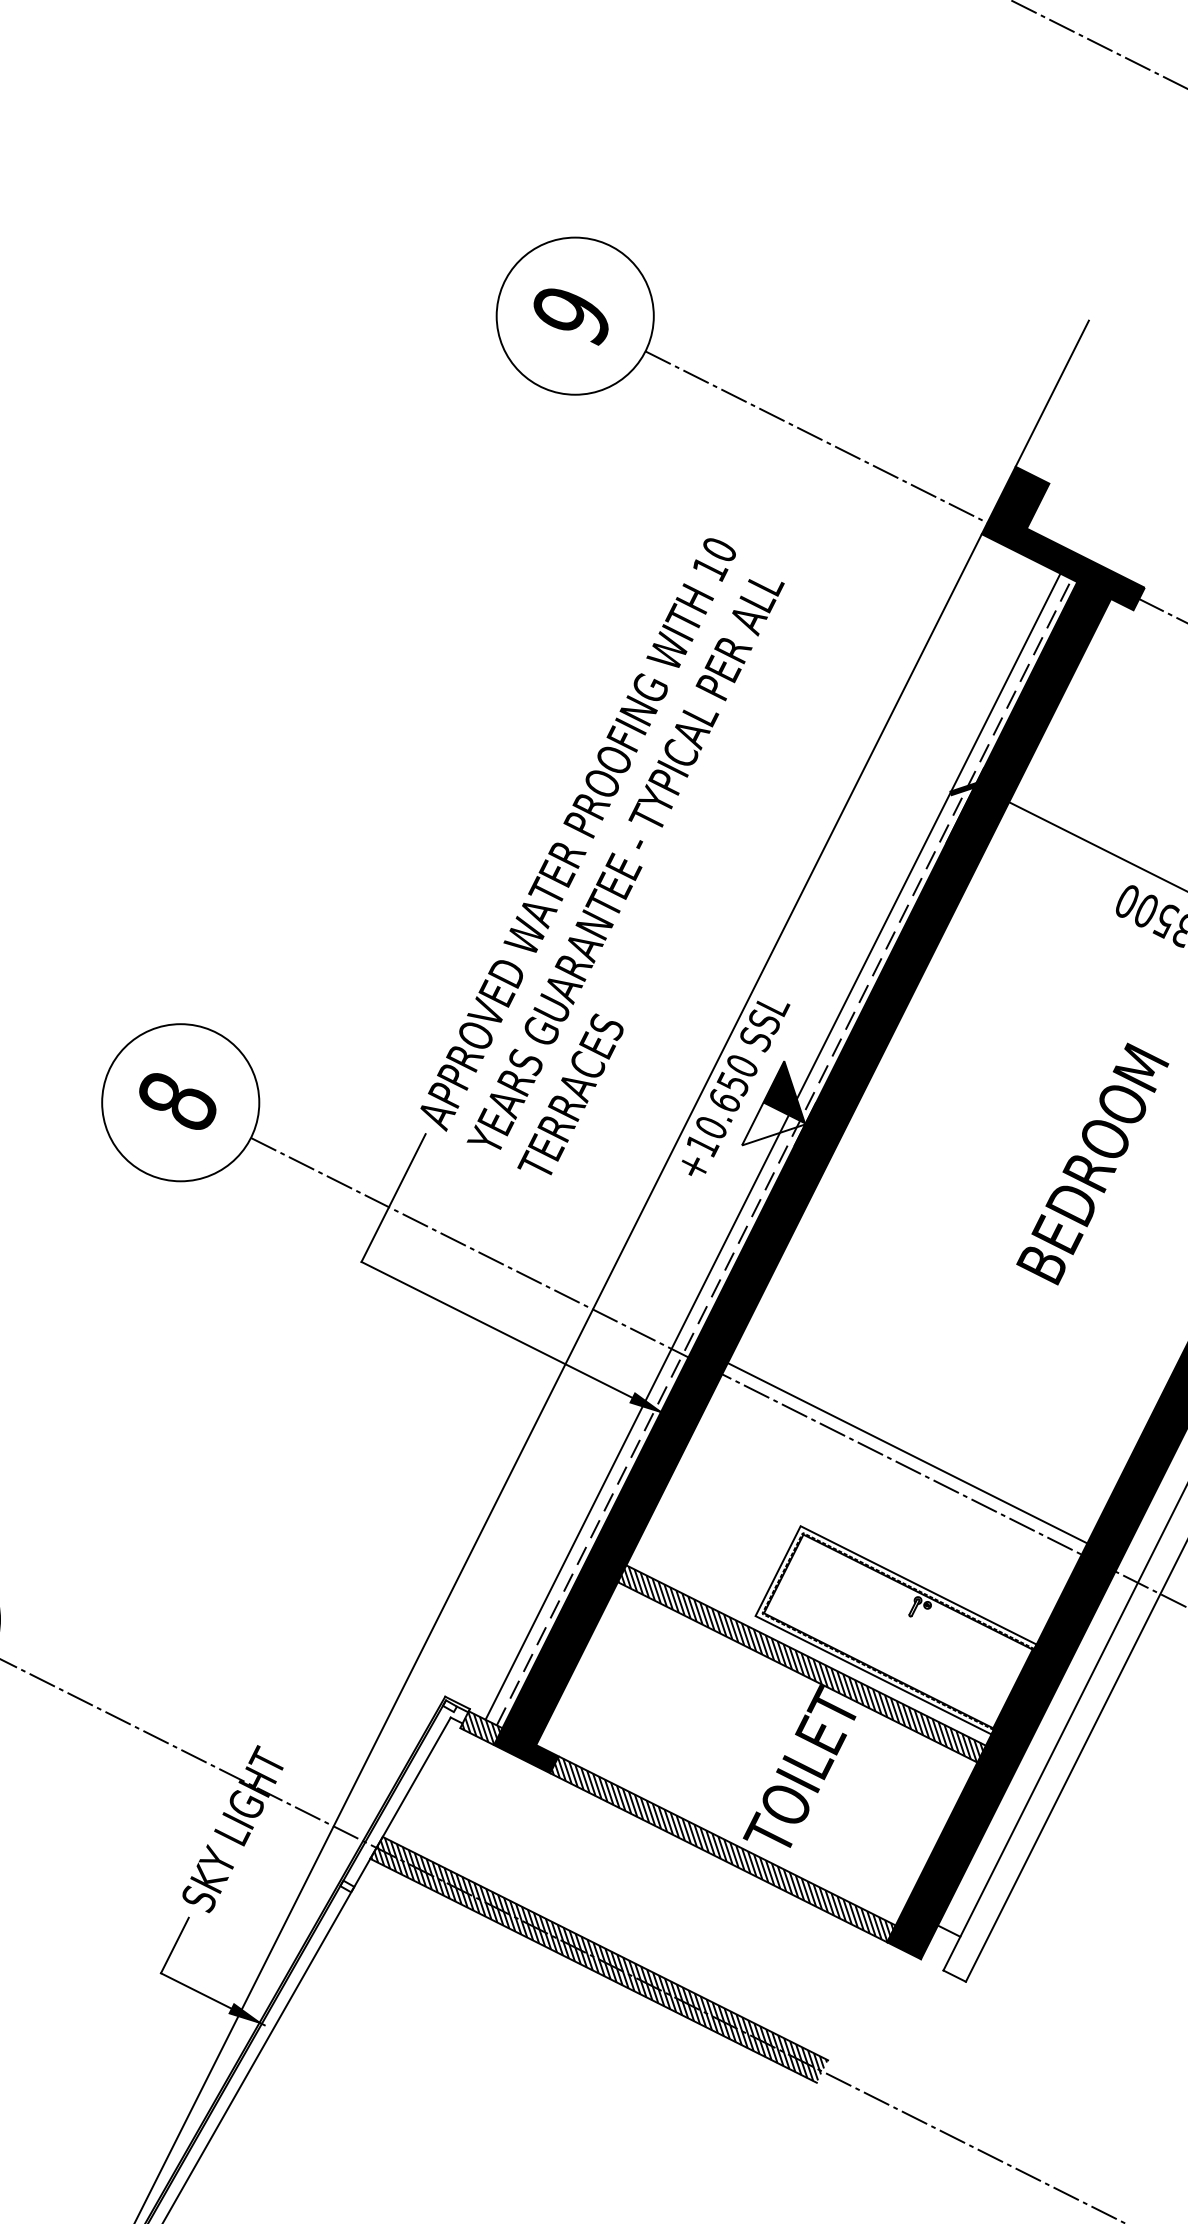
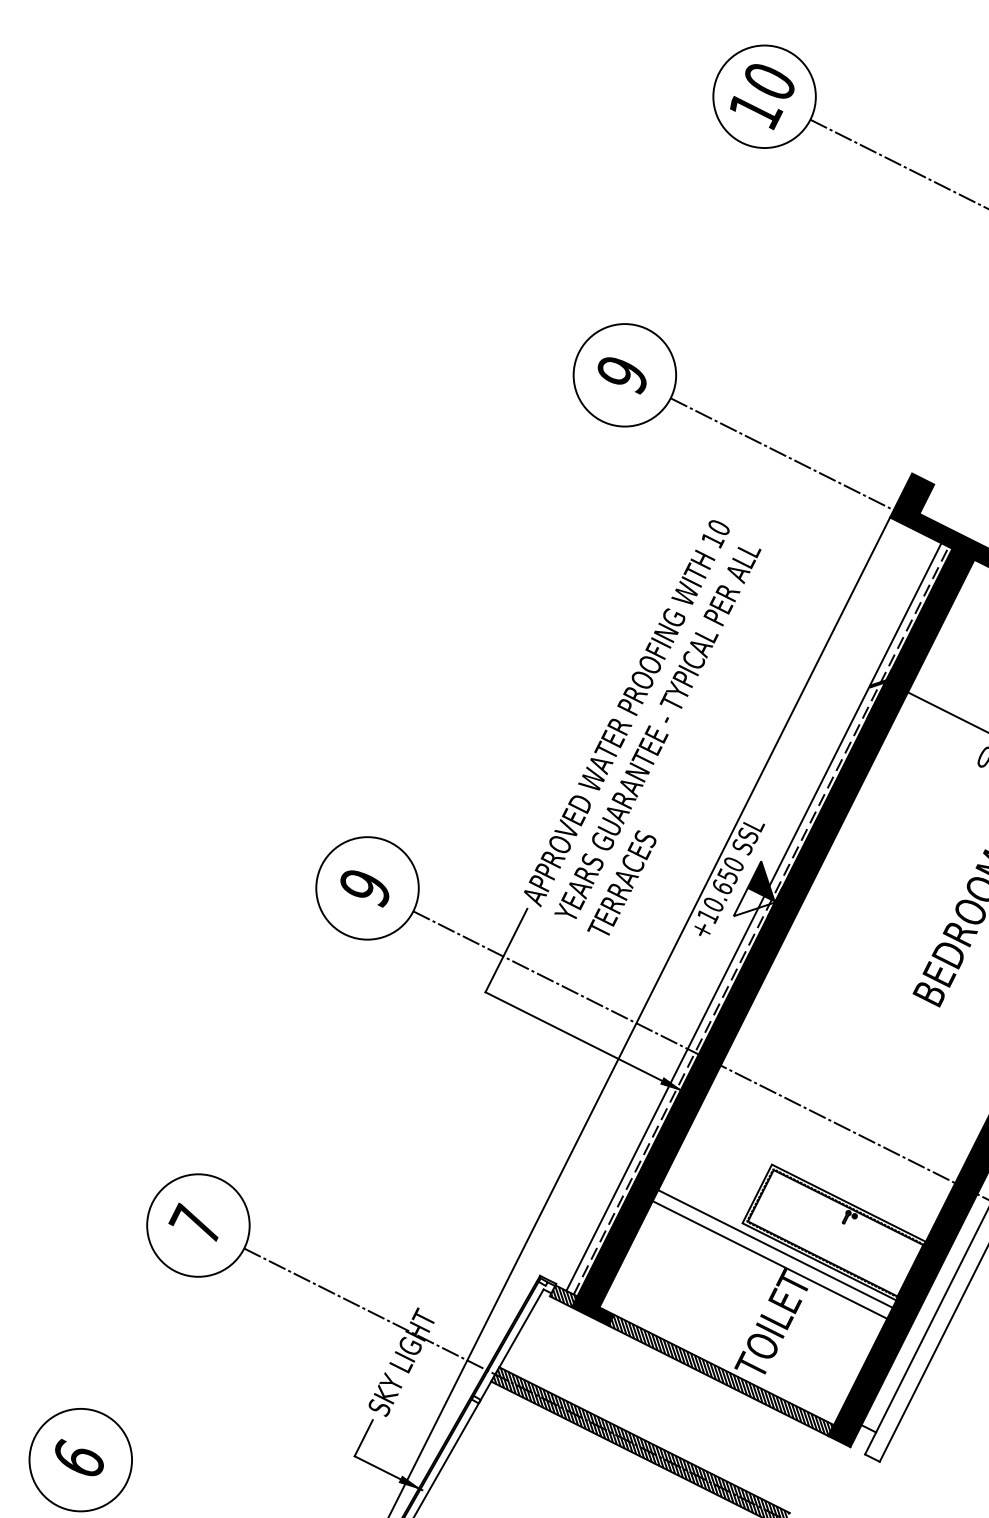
line: (1051, 393) -> (935, 425), removed
text: (177, 1102) -> (365, 888), 8 -> 9
line: (907, 1452) -> (841, 1116), removed
hatch: (799, 1663) -> (771, 1254), removed

